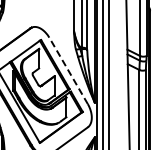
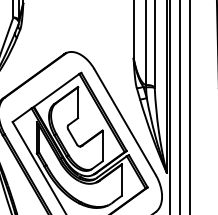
line: (68, 70) -> (124, 121), dashed -> solid

